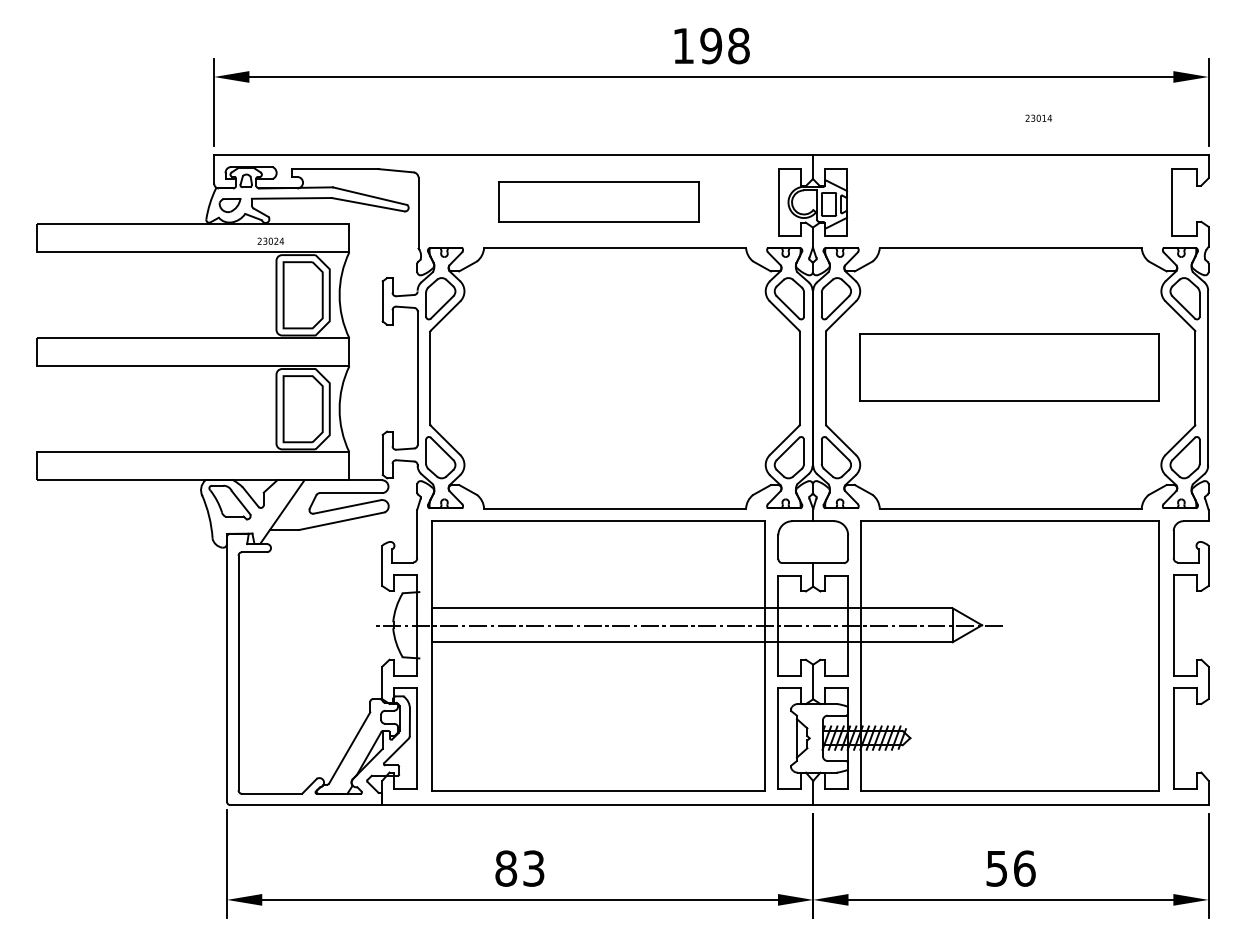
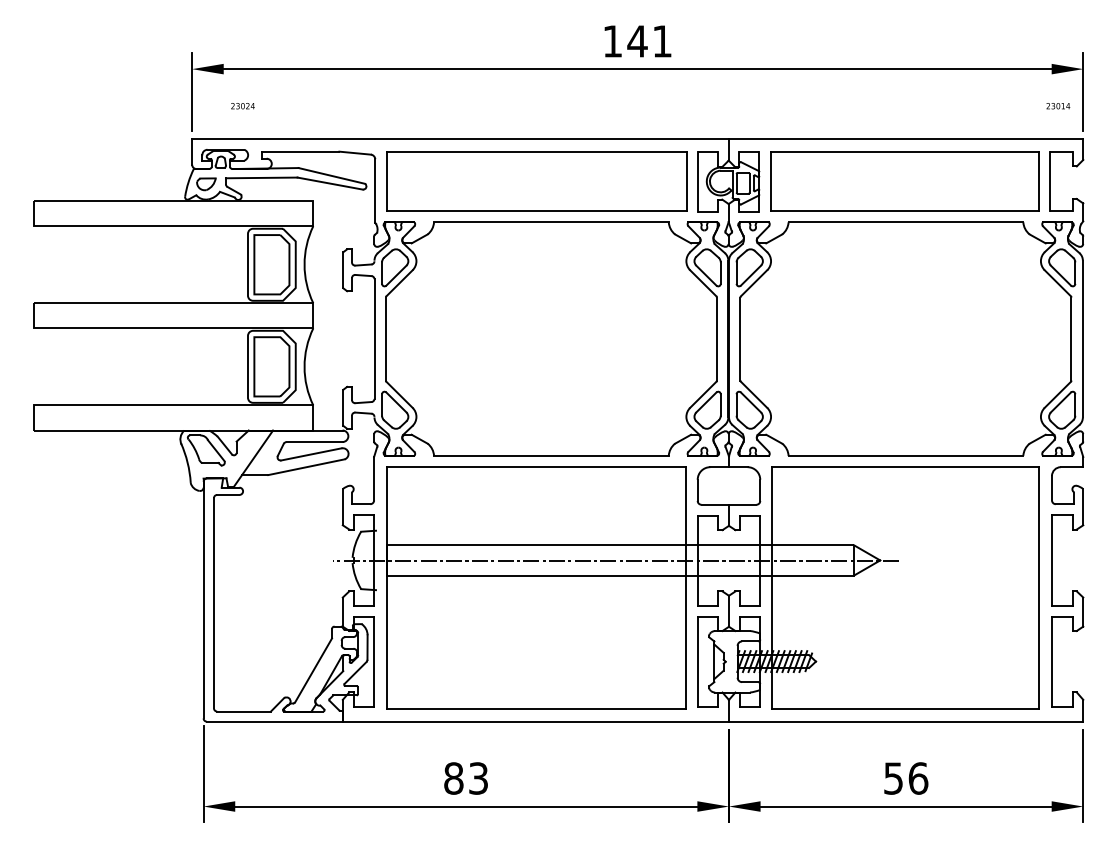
text: (724, 45) -> (649, 40), 198 -> 141
text: (1038, 117) -> (1058, 105), moved
part: (598, 202) -> (536, 181), size x1.67
text: (270, 240) -> (242, 105), moved
part: (1009, 367) -> (904, 181), moved

